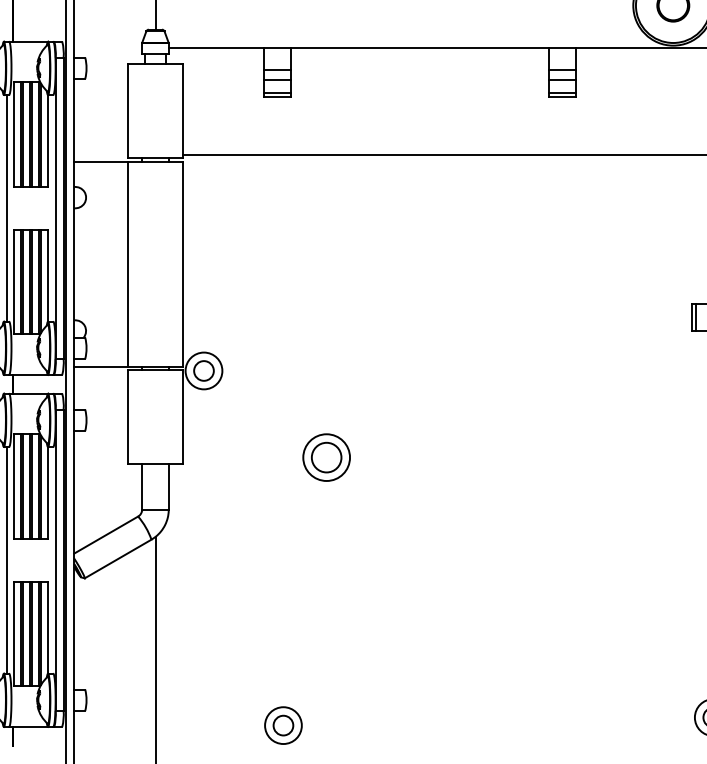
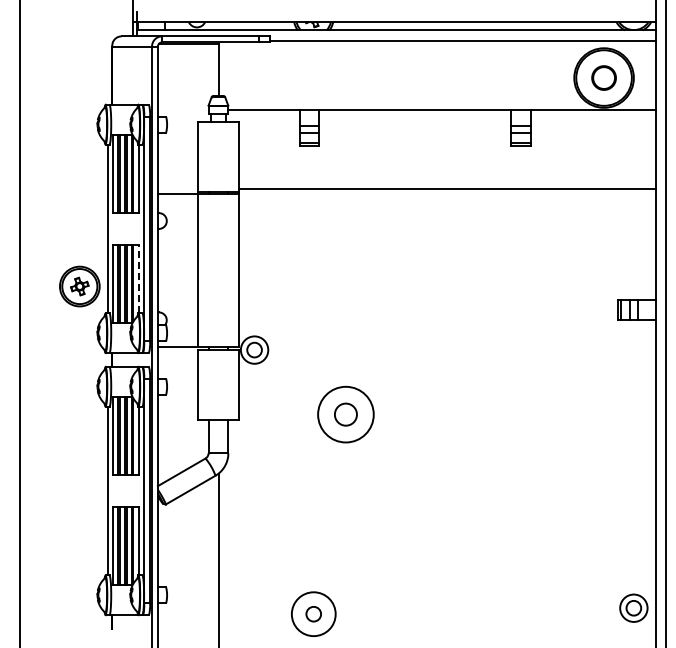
line: (48, 274) -> (138, 278), solid -> dashed
circle: (326, 457) -> (345, 414), size x1.6
circle: (283, 724) -> (313, 613), size x1.6

